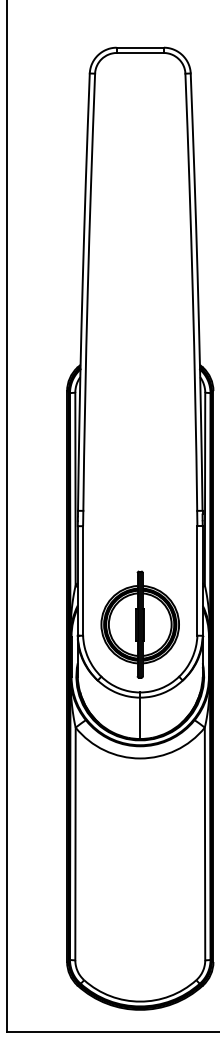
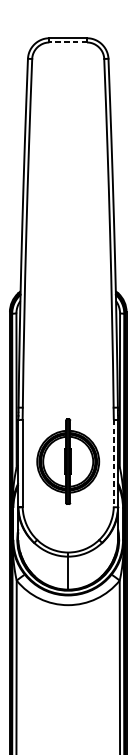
line: (140, 53) -> (68, 42), solid -> dashed
line: (197, 580) -> (113, 463), solid -> dashed
part: (139, 624) -> (67, 461), moved

